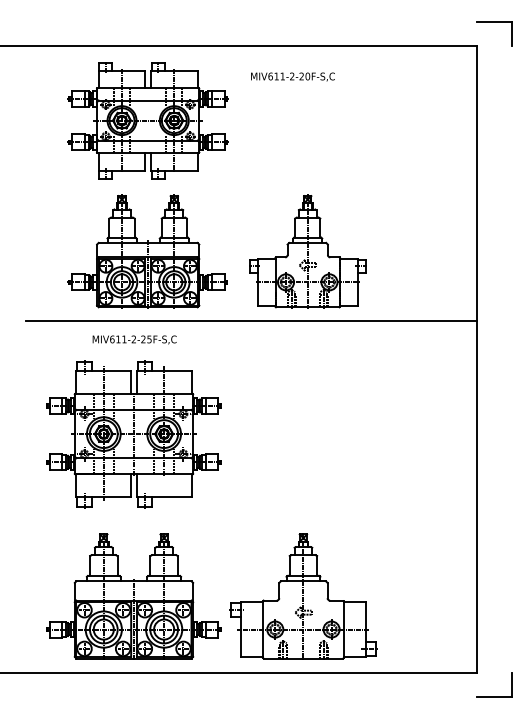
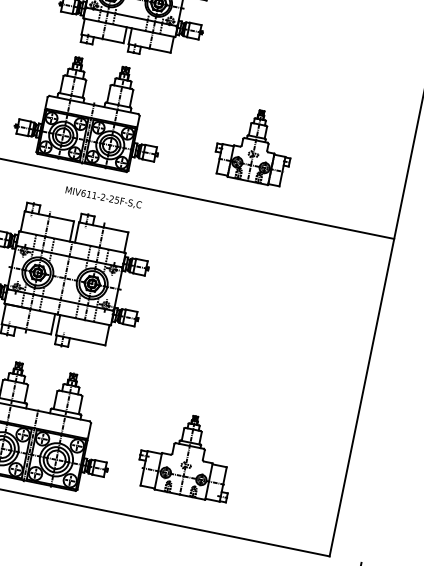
part: (147, 251) -> (91, 112), moved
part: (307, 251) -> (254, 145), size x0.7
text: (134, 339) -> (103, 197), moved
part: (303, 596) -> (187, 455), size x0.7

